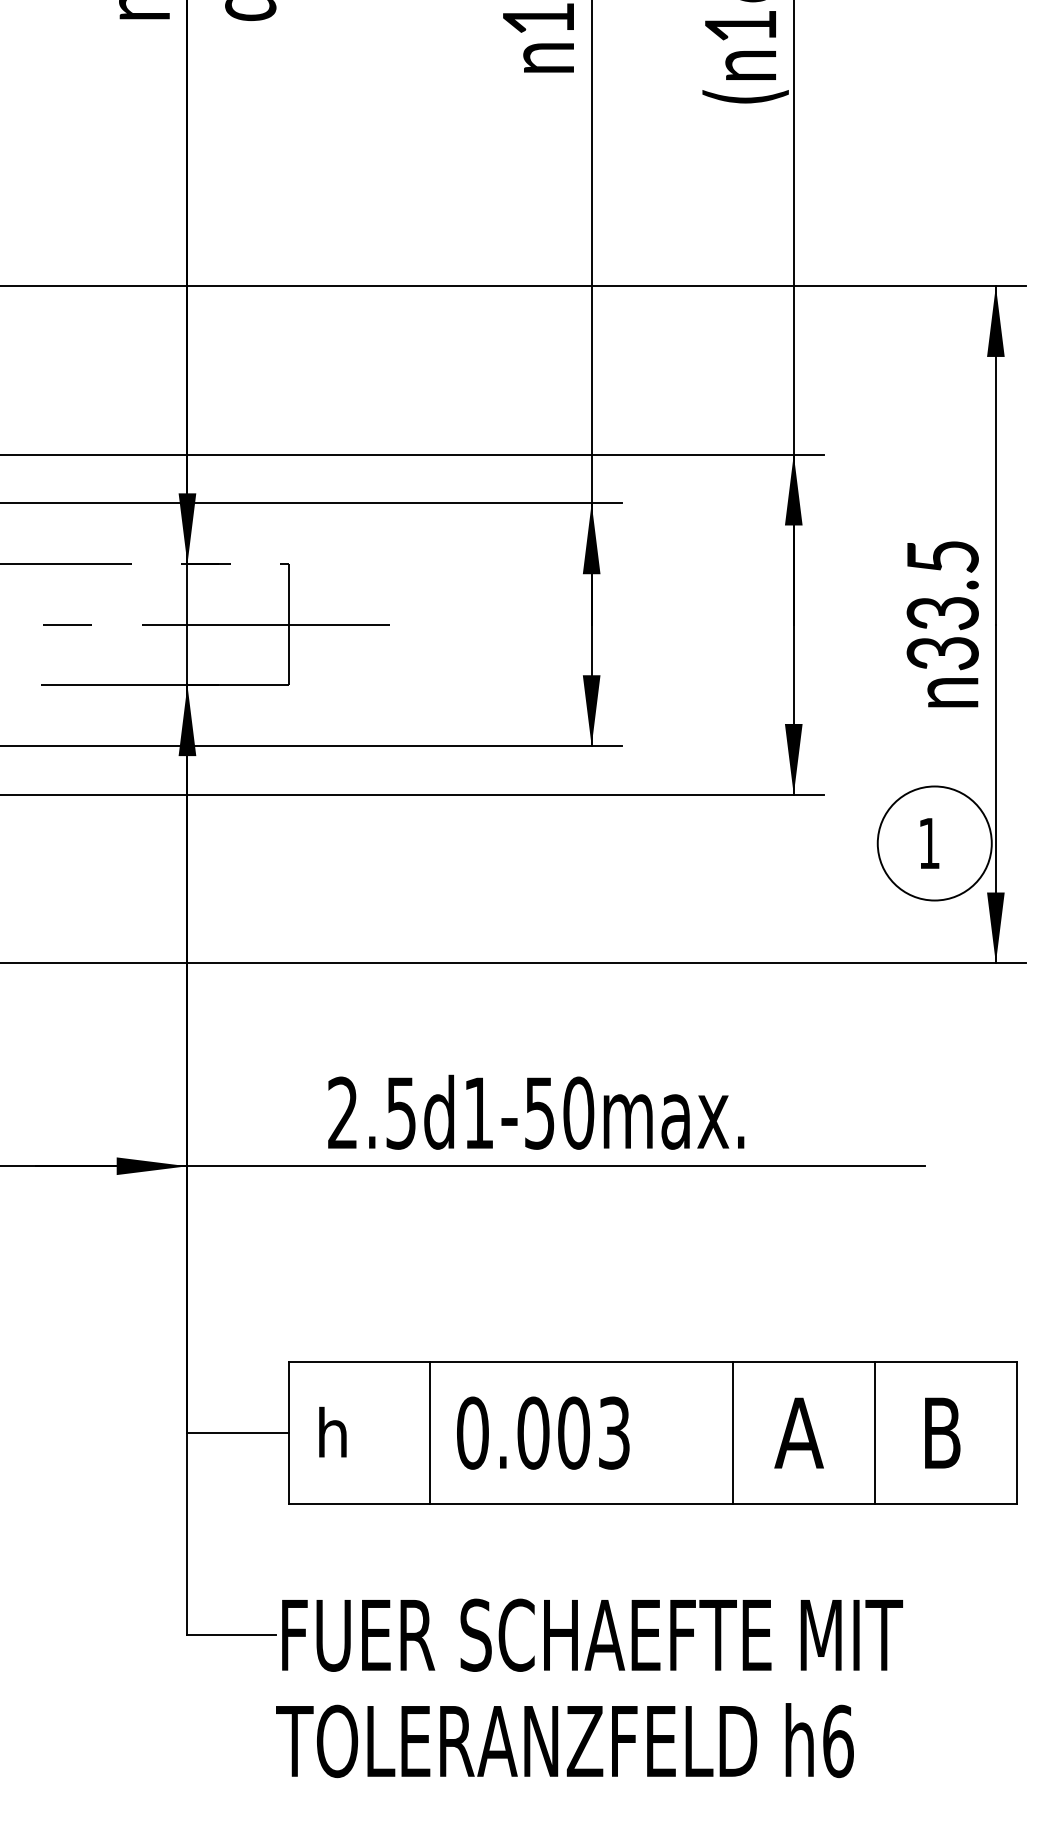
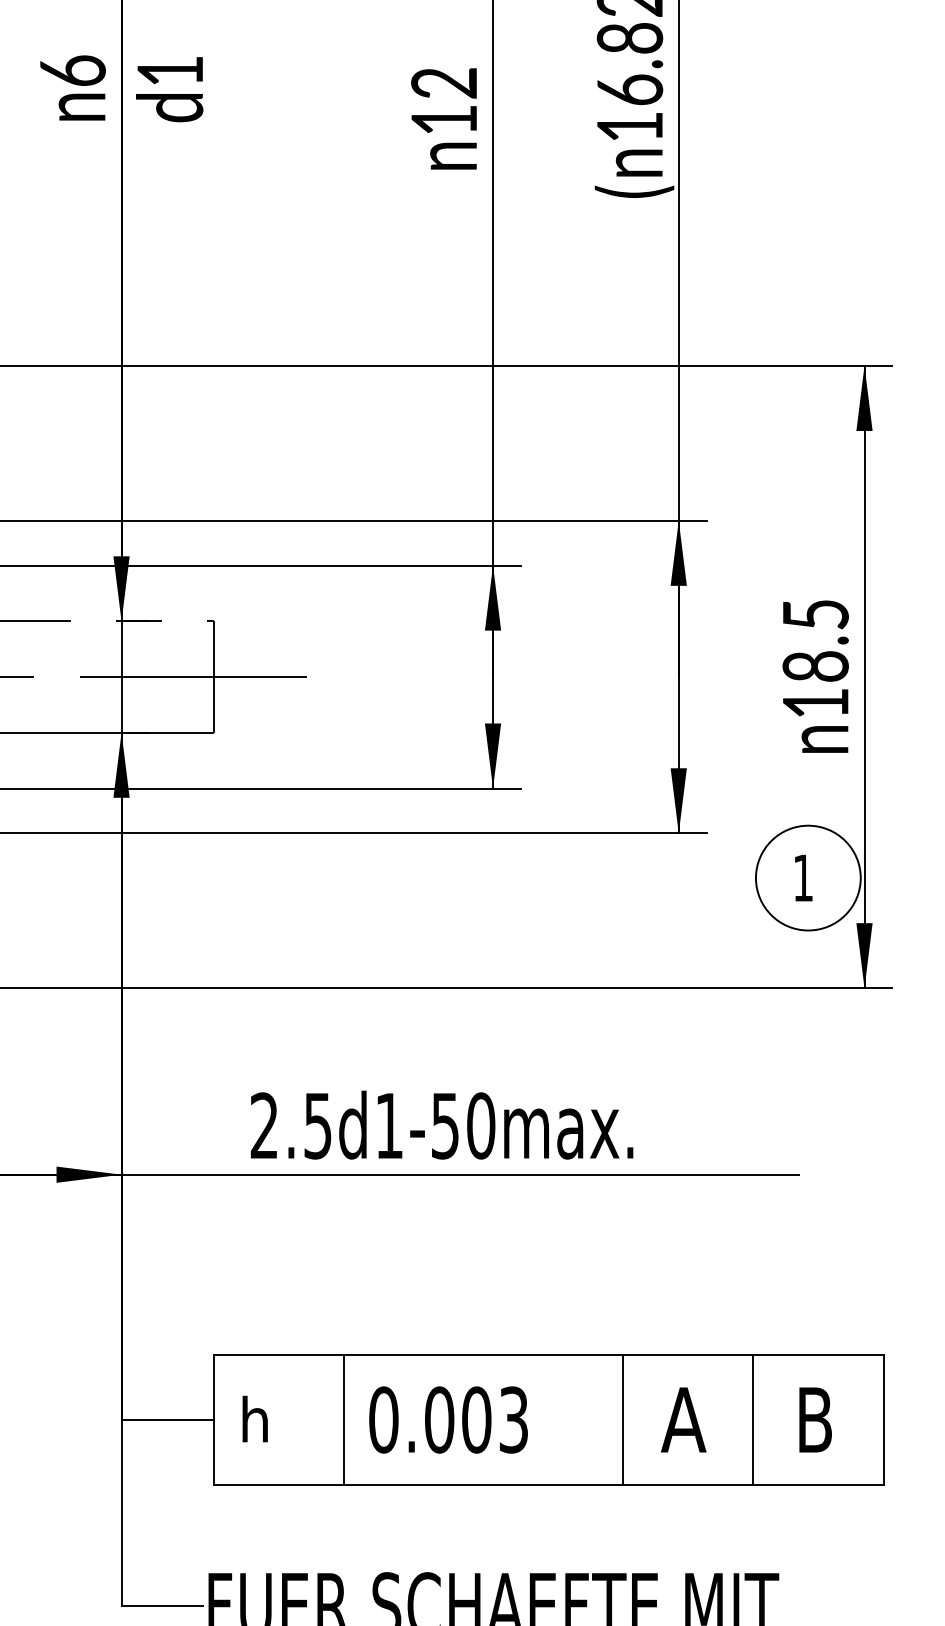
text: (942, 633) -> (815, 685), 33.5 -> 18.5

